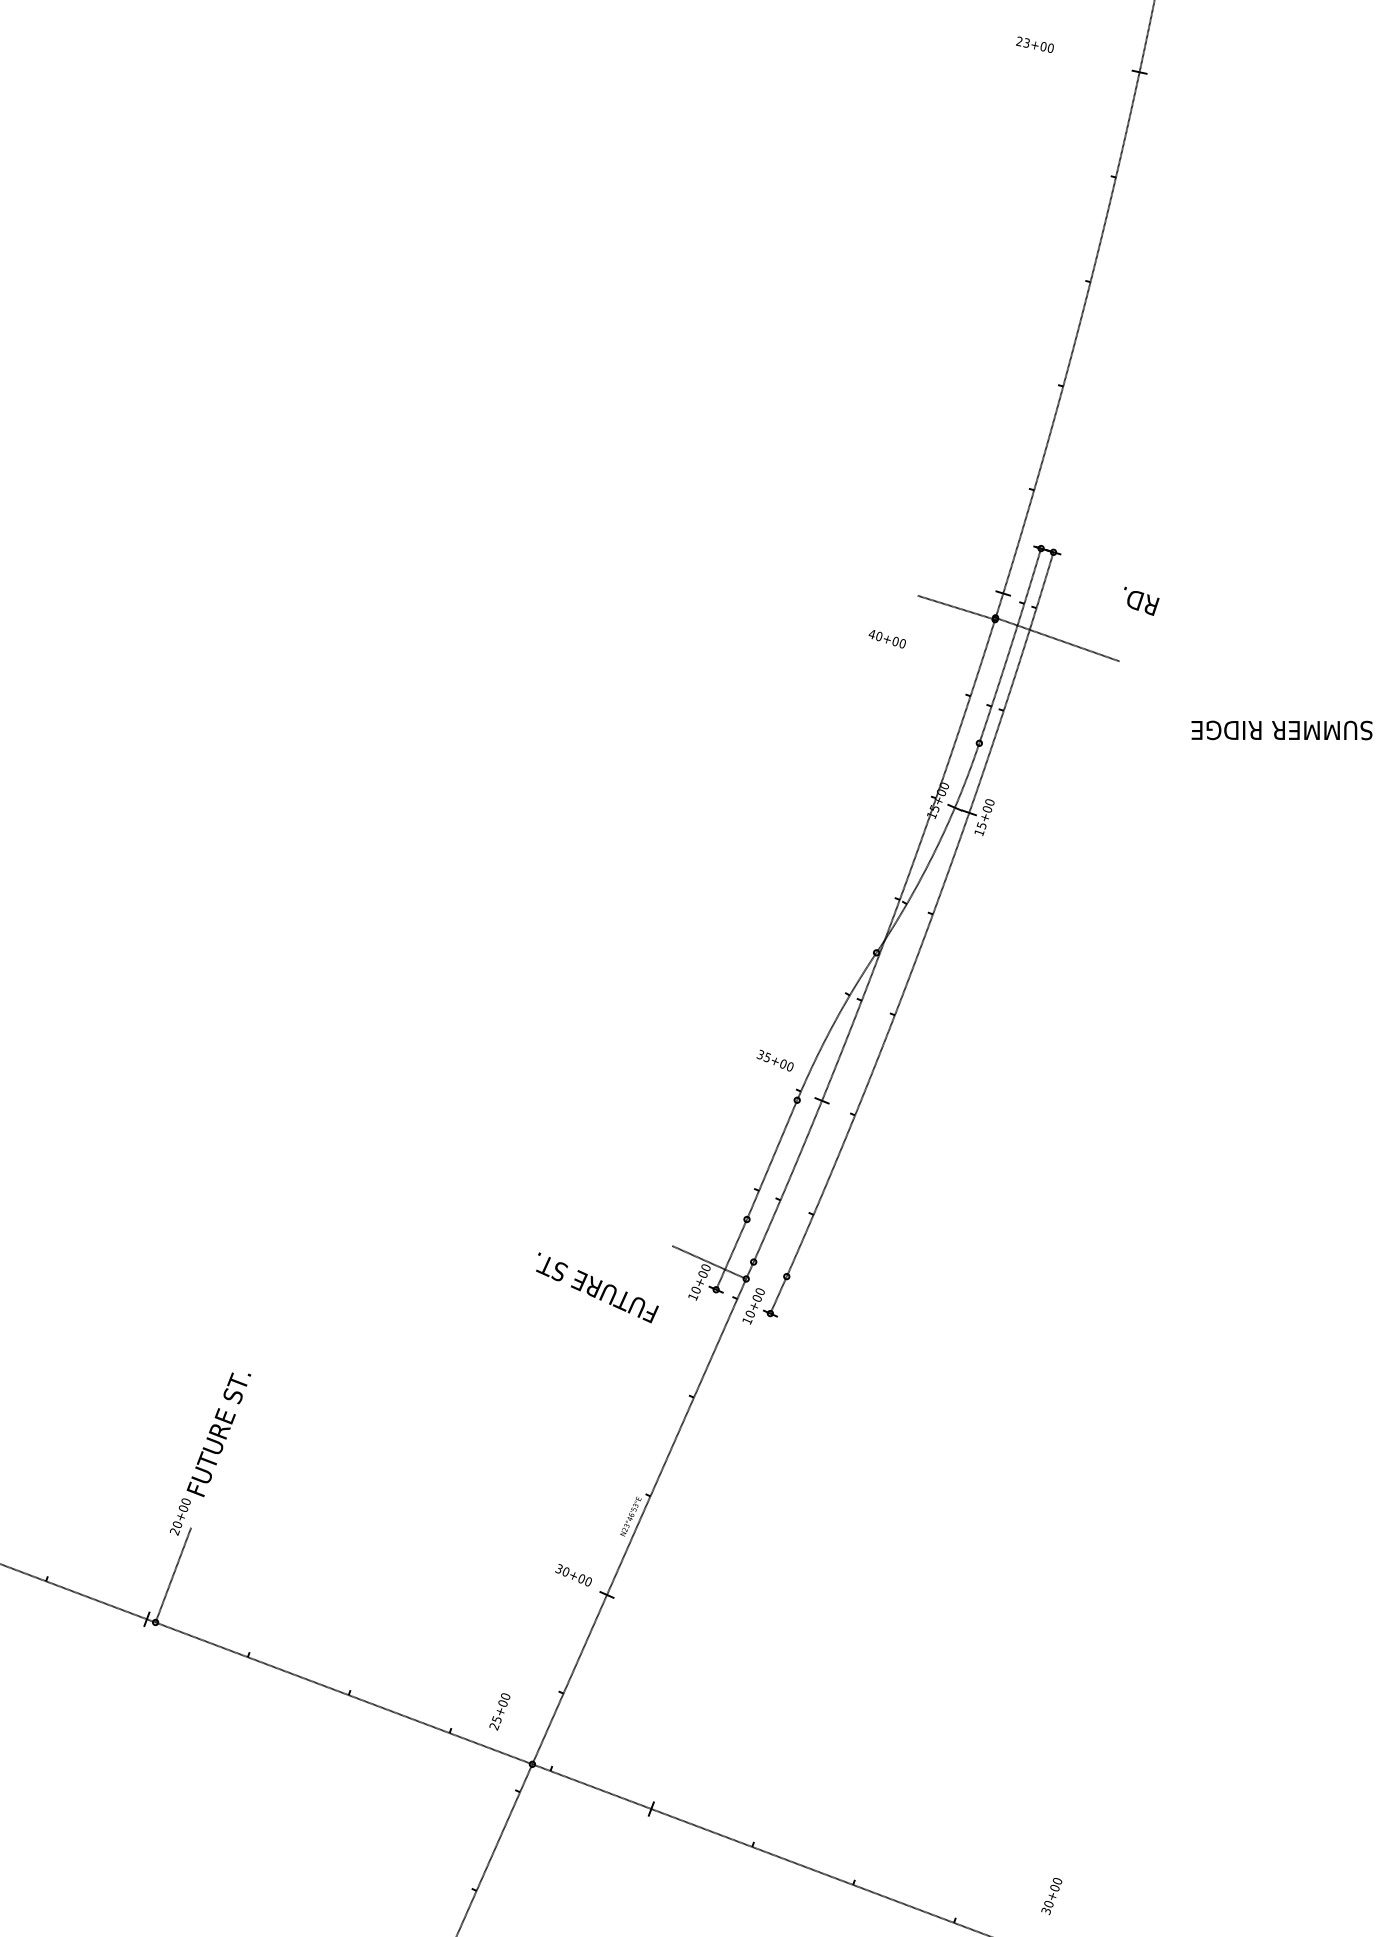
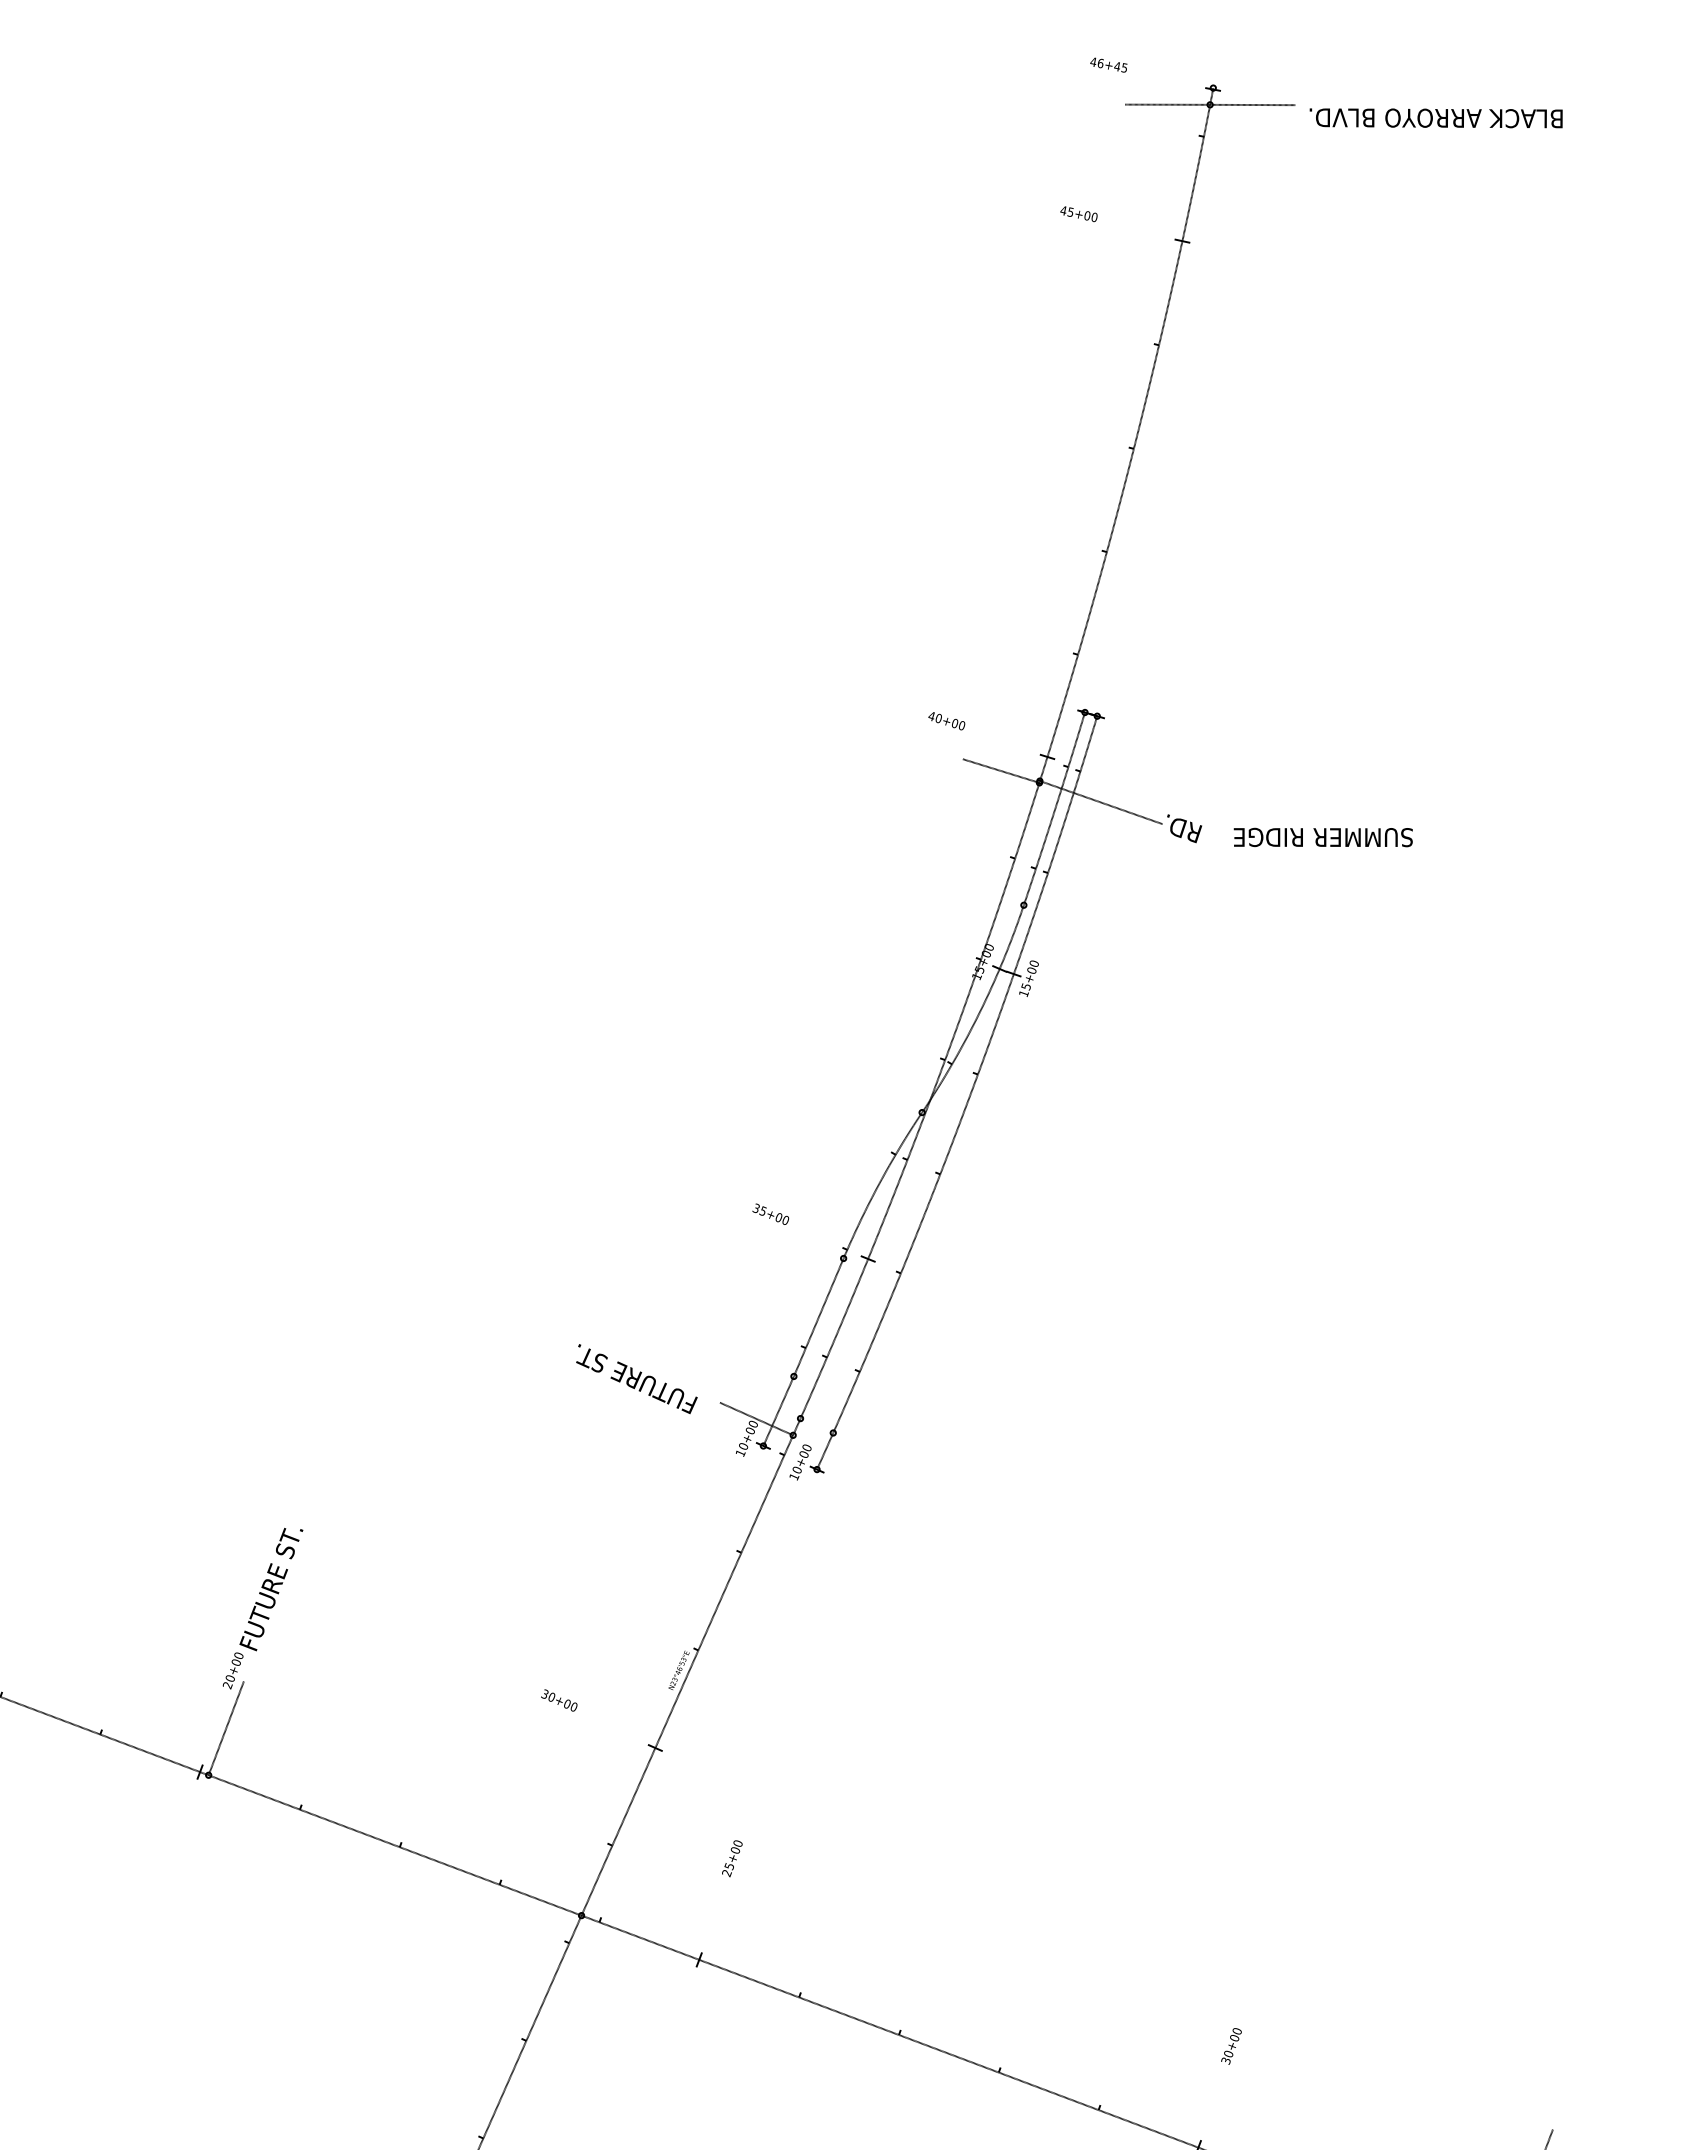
text: (1022, 41) -> (1066, 210), 23+00 -> 45+00
text: (1141, 601) -> (1184, 828), moved
text: (887, 639) -> (946, 721), moved
text: (1281, 730) -> (1322, 837), moved
text: (774, 1059) -> (770, 1213), moved
text: (597, 1288) -> (636, 1379), moved
text: (573, 1575) -> (559, 1700), moved
text: (500, 1711) -> (732, 1858), moved
text: (1051, 1896) -> (1231, 2046), moved

